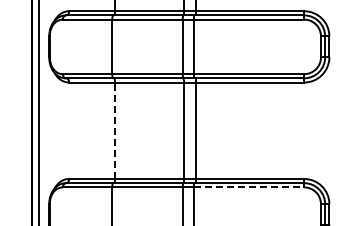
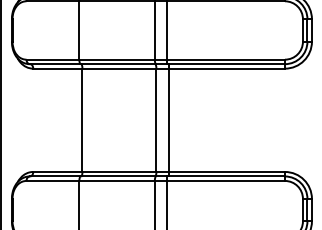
line: (115, 130) -> (82, 120), dashed -> solid
line: (249, 187) -> (226, 181), dashed -> solid

